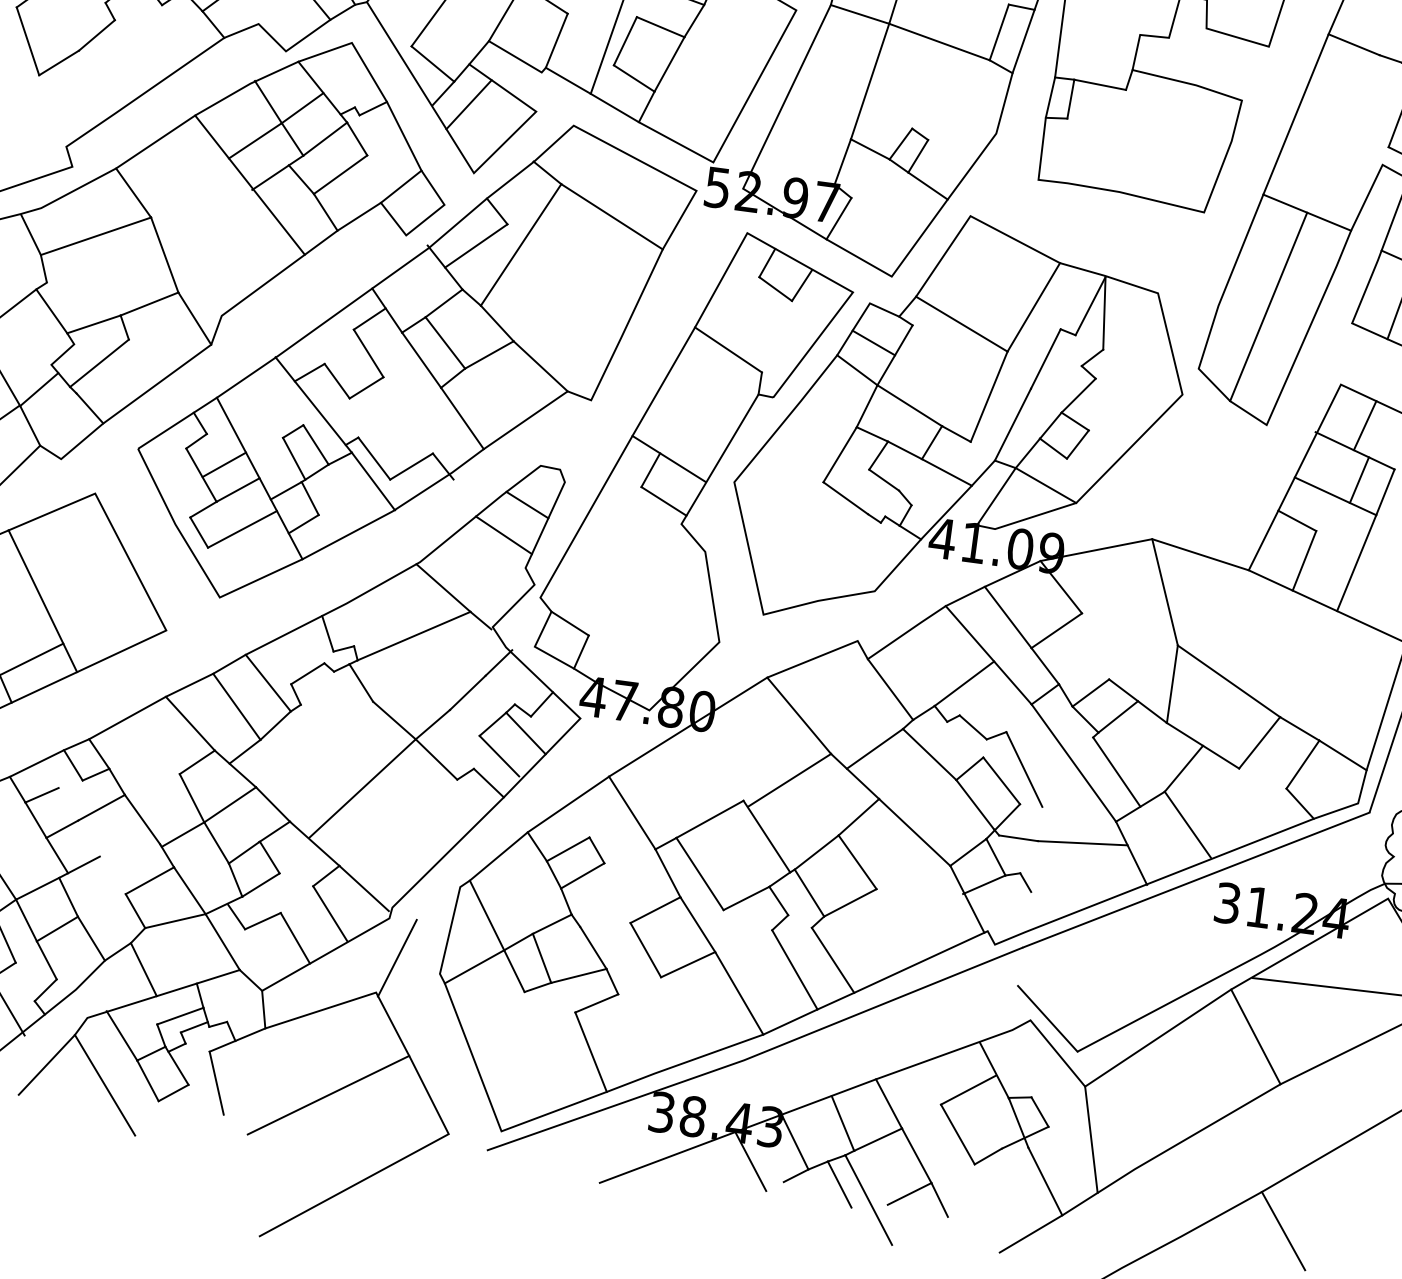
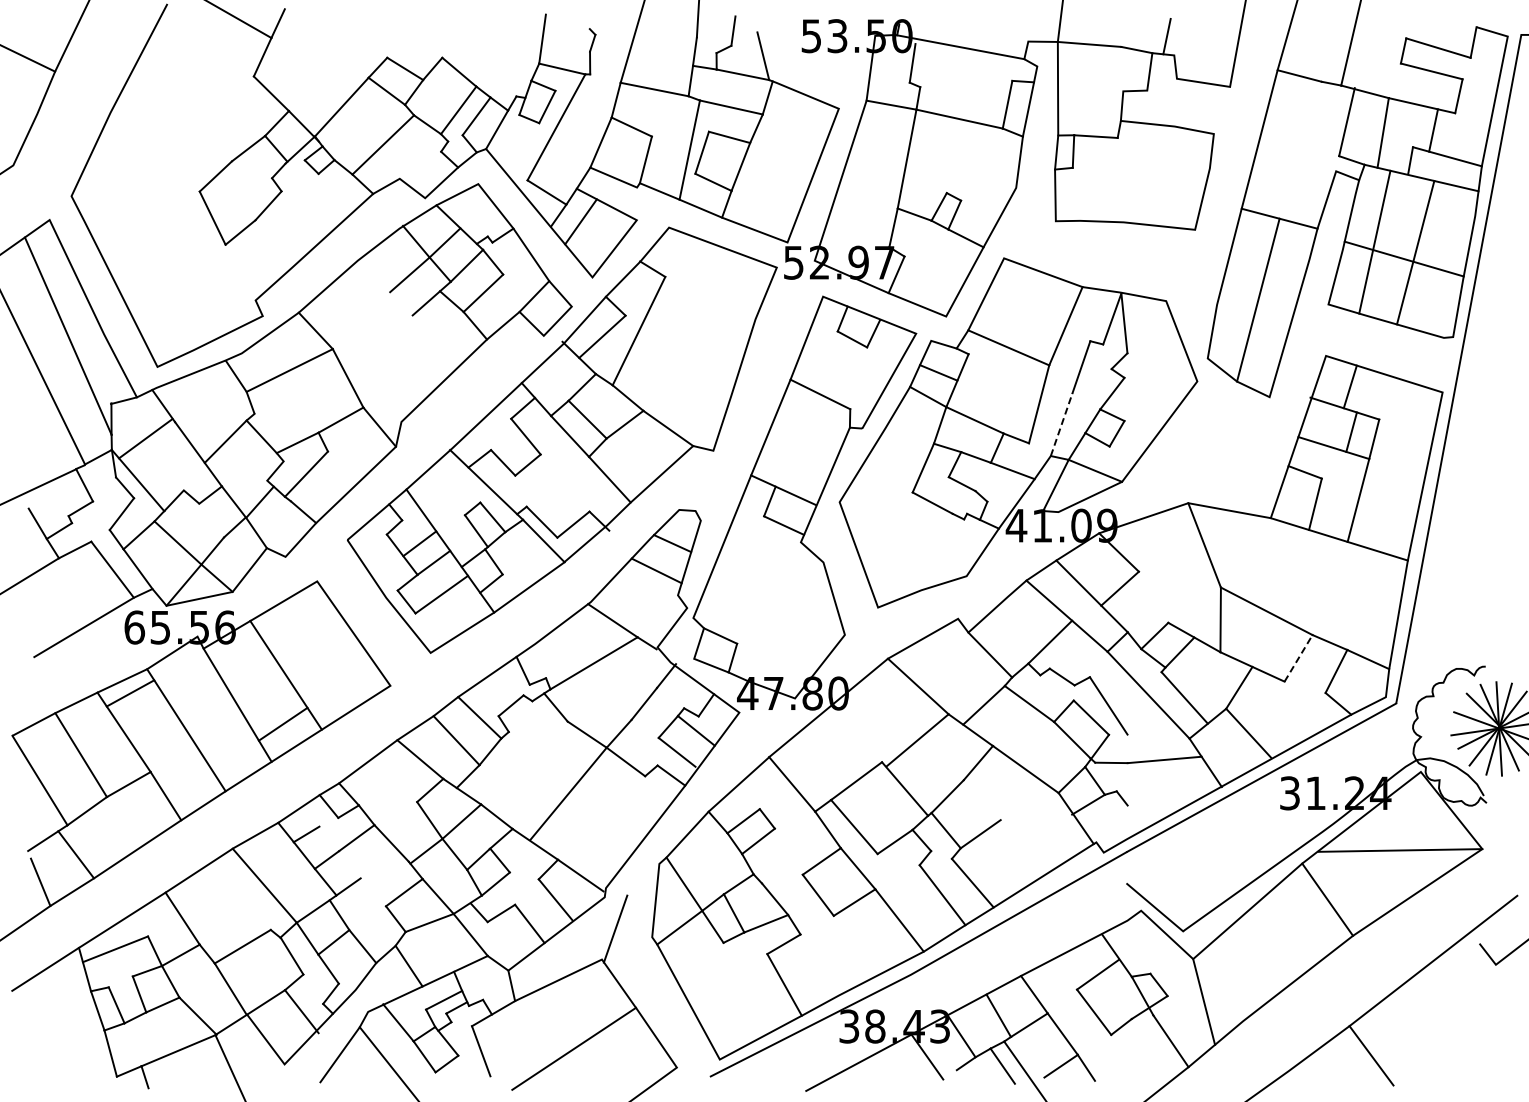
line: (249, 184) -> (409, 311), removed
line: (612, 216) -> (710, 297), removed
line: (1012, 424) -> (1061, 424), solid -> dashed
line: (1259, 741) -> (1298, 657), solid -> dashed
line: (856, 862) -> (981, 800), removed

